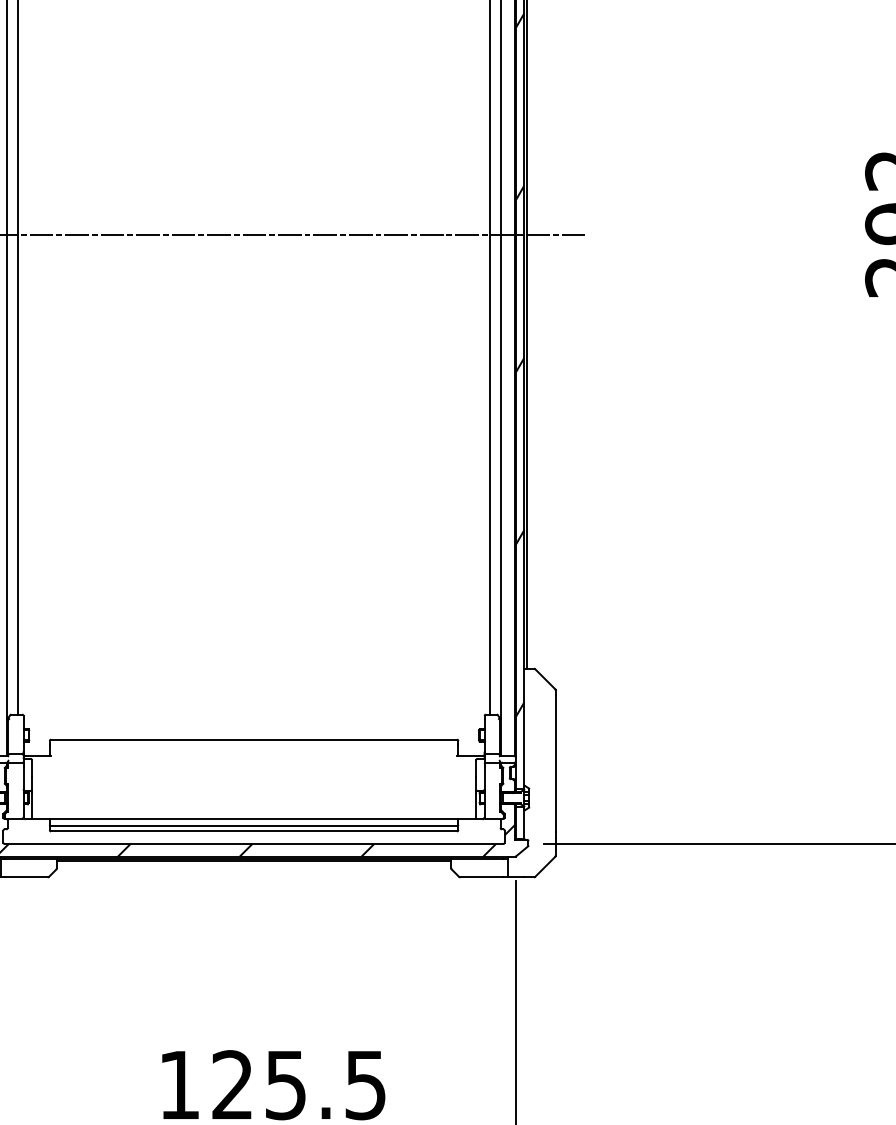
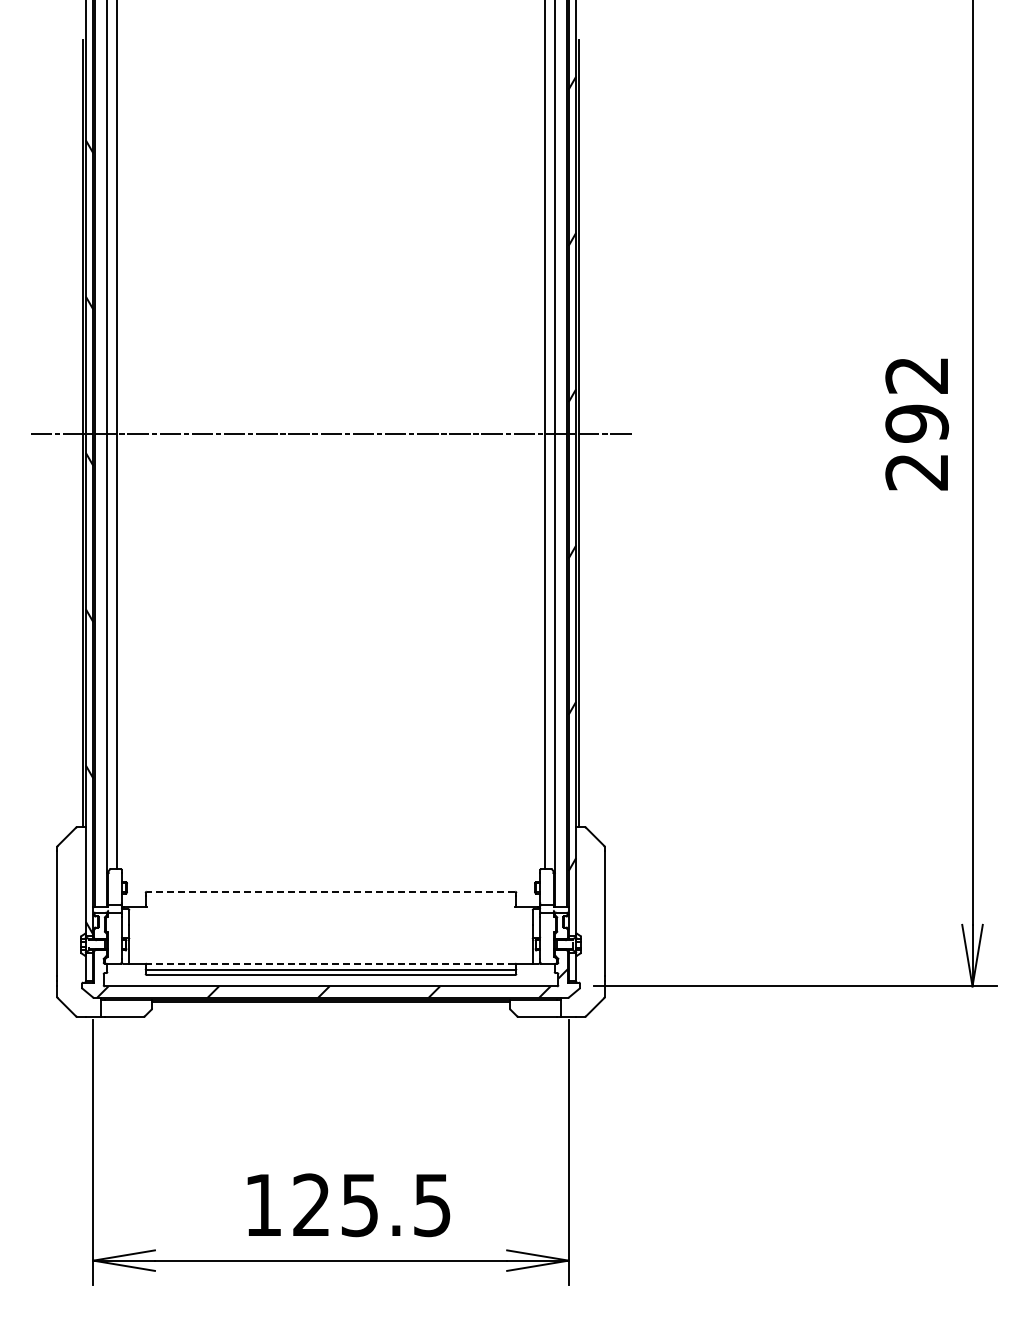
line: (253, 739) -> (330, 891), solid -> dashed
line: (253, 818) -> (330, 963), solid -> dashed

